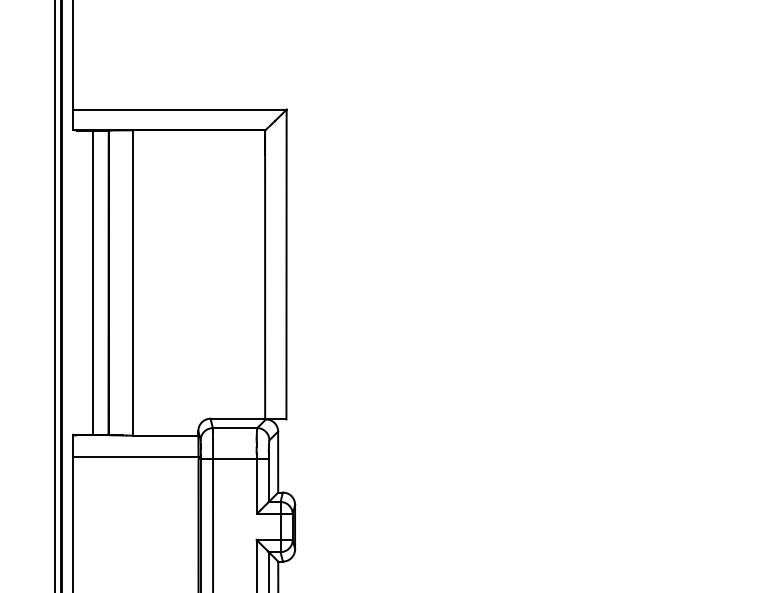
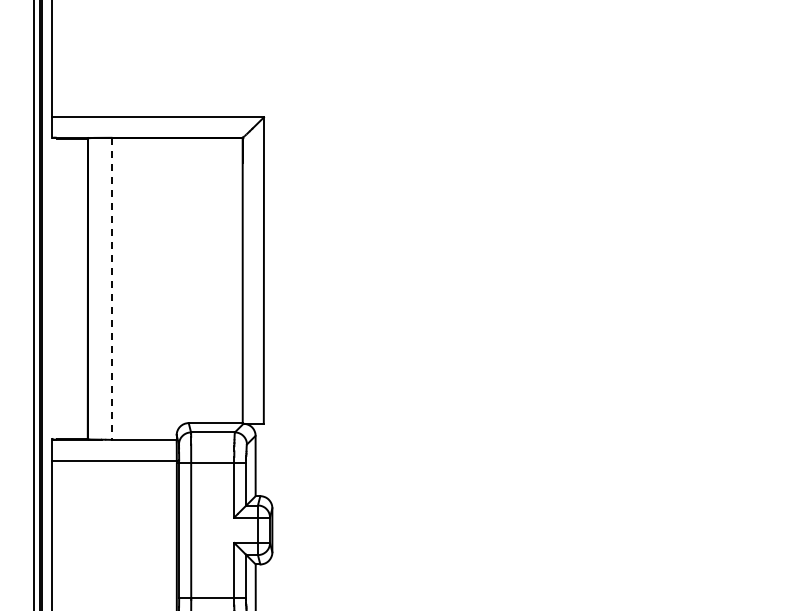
line: (93, 282) -> (72, 288), removed
line: (133, 283) -> (112, 289), solid -> dashed

